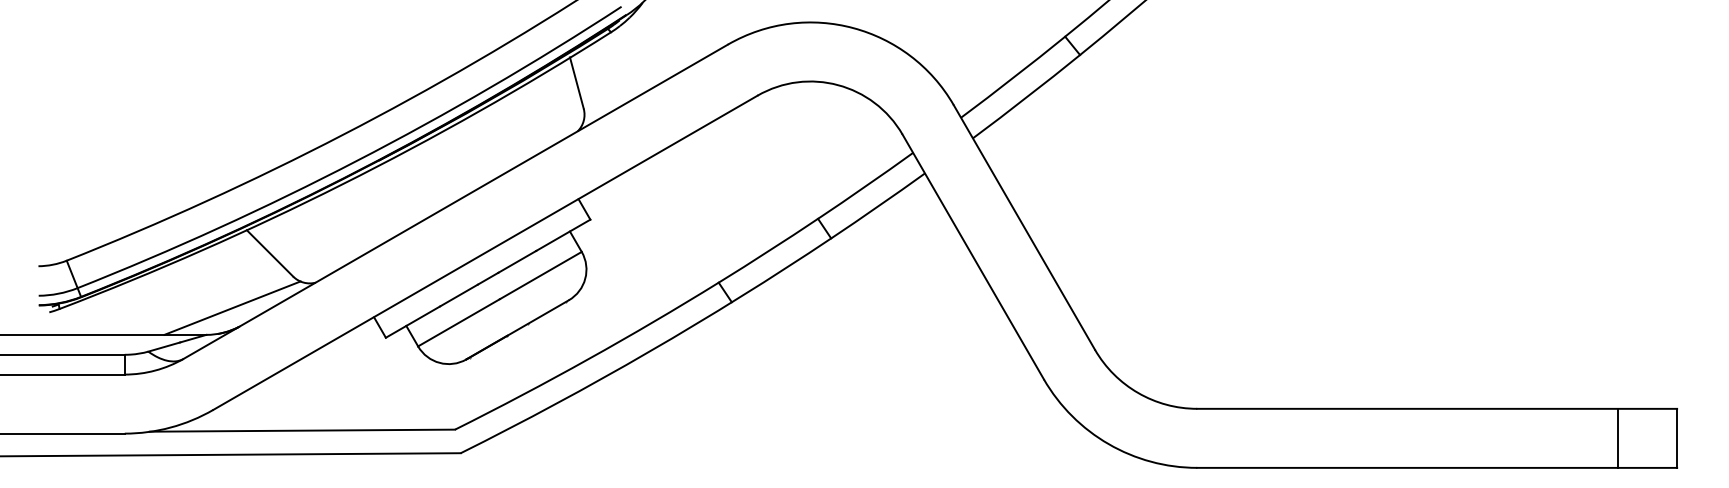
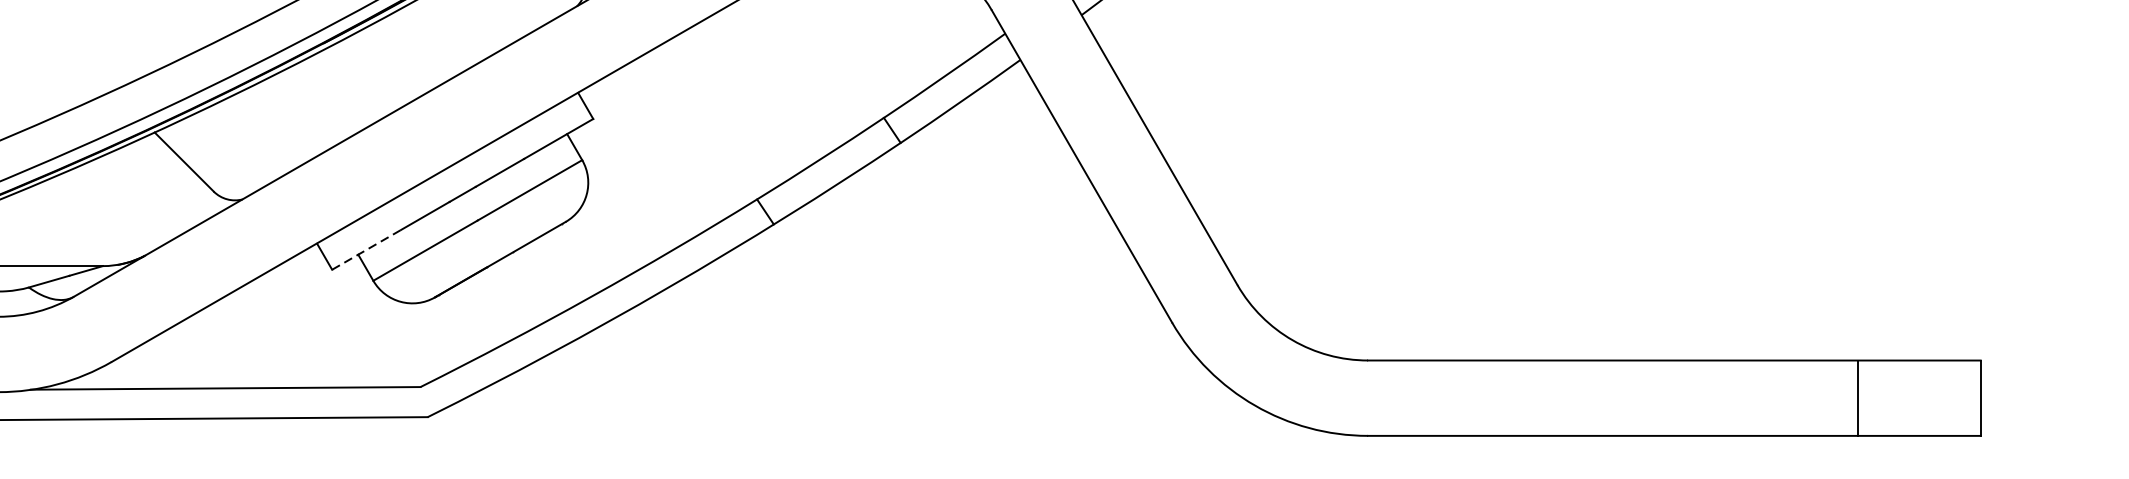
line: (232, 307) -> (136, 231), removed
line: (413, 321) -> (367, 248), solid -> dashed
line: (1618, 437) -> (1858, 397), moved

